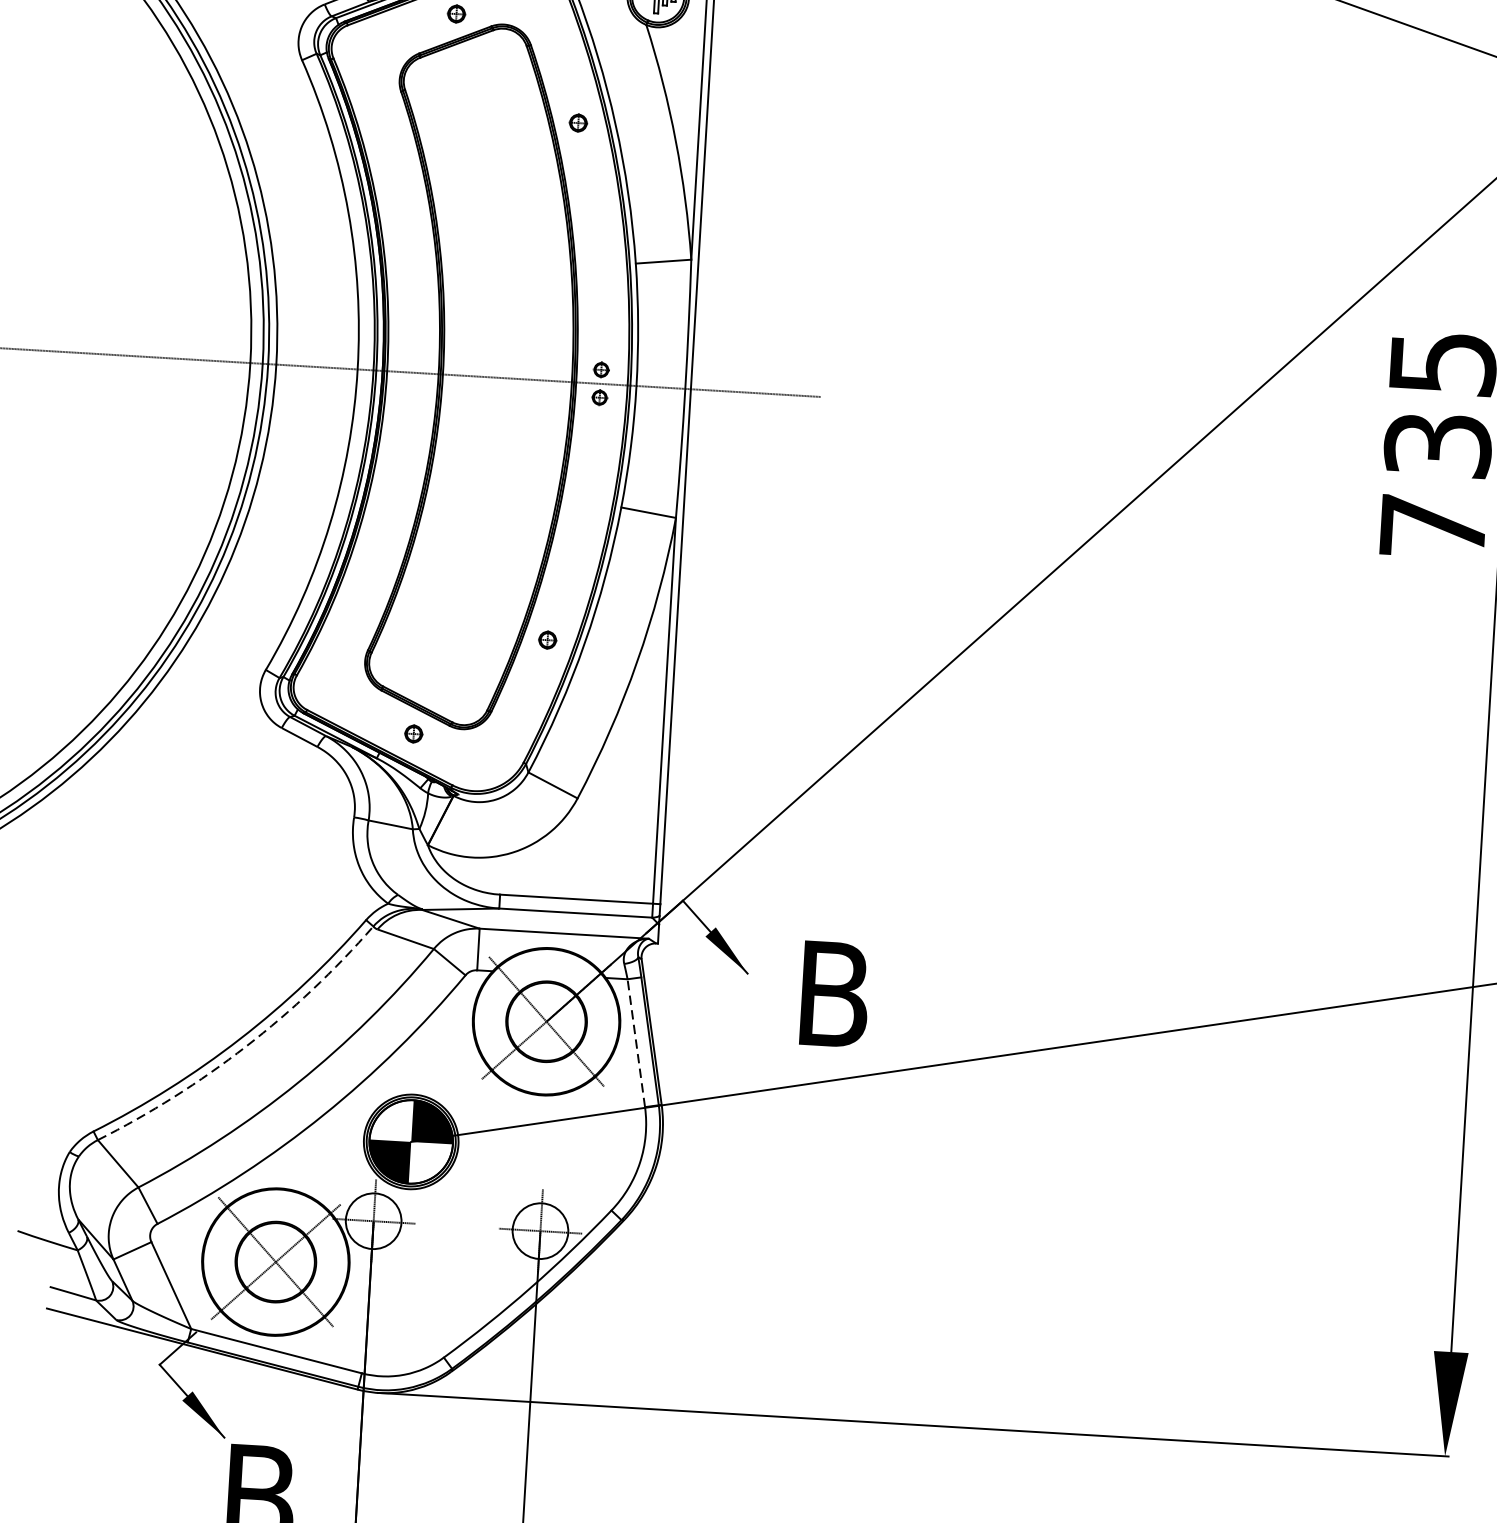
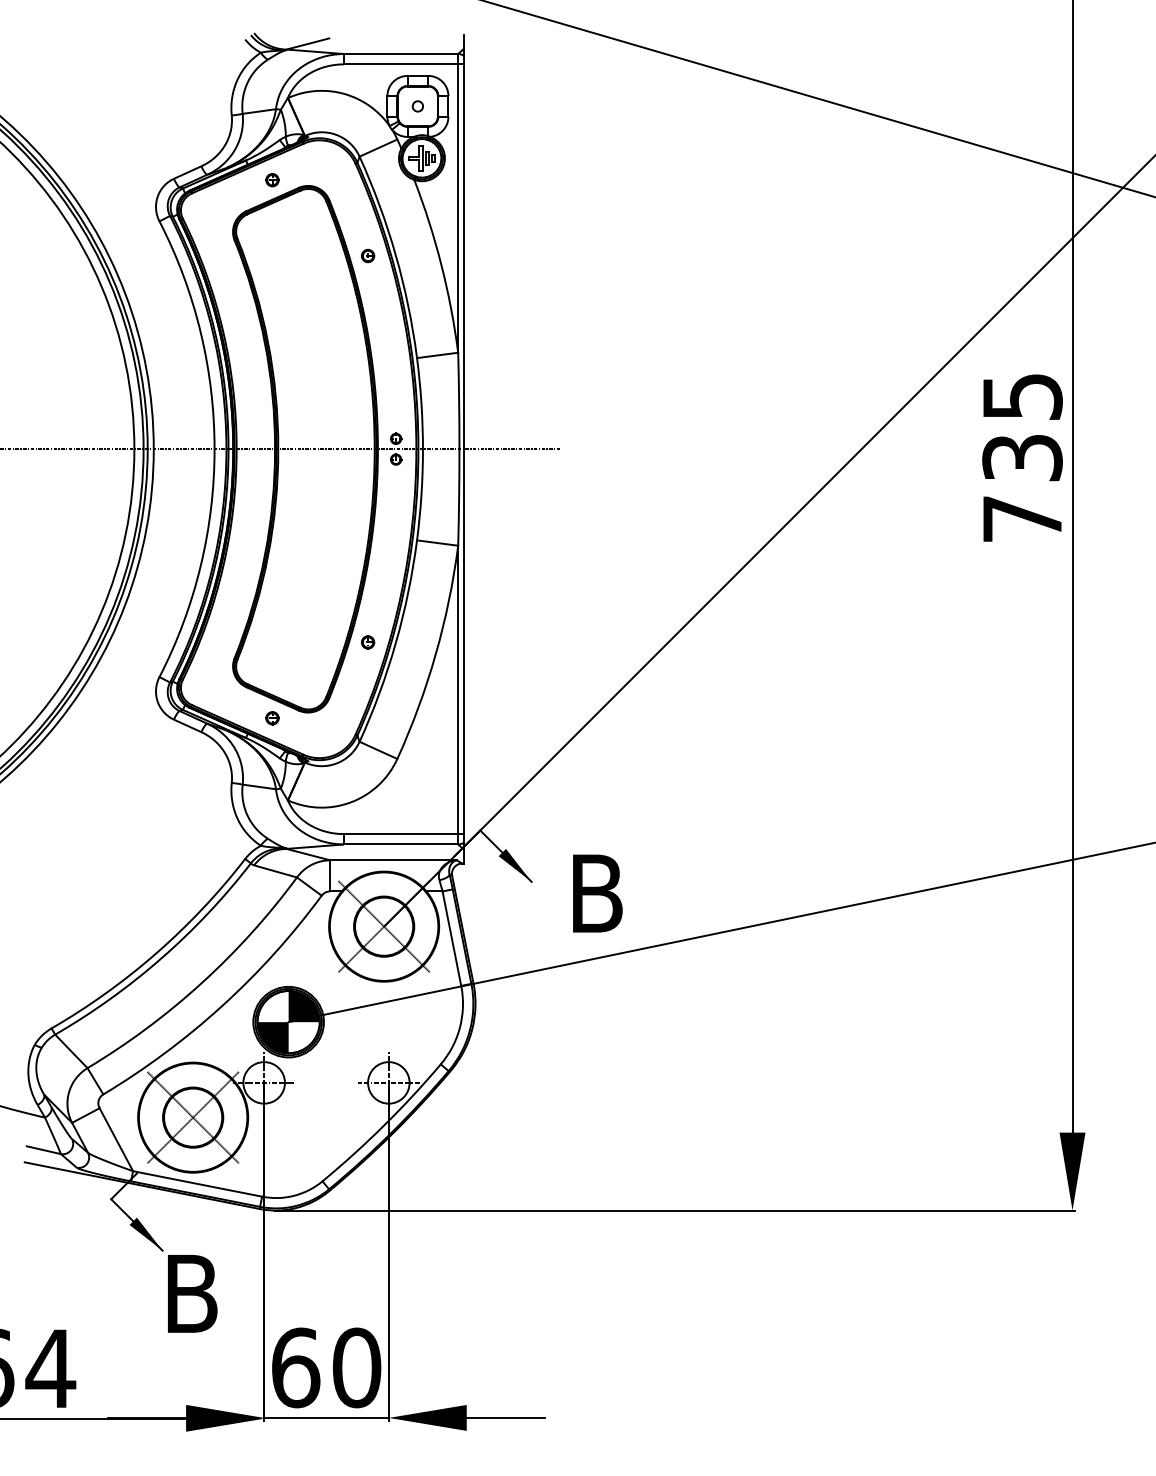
line: (635, 1042) -> (451, 938), dashed -> solid
arc: (246, 1046) -> (161, 958), dashed -> solid

